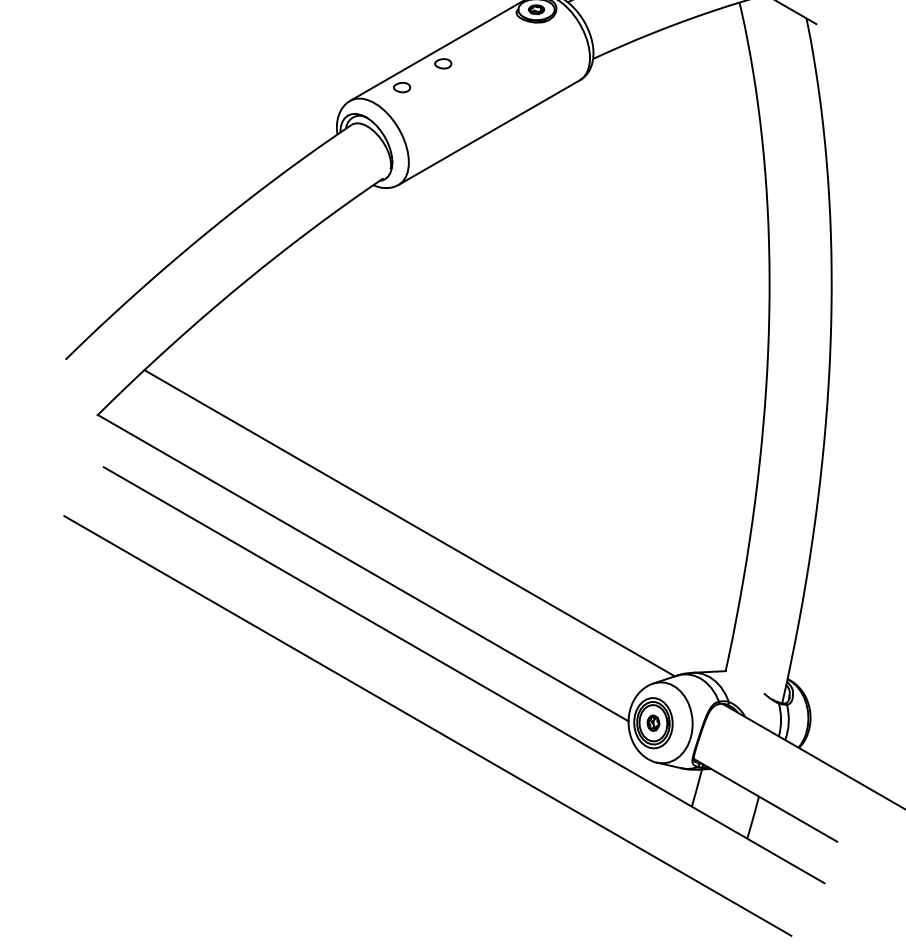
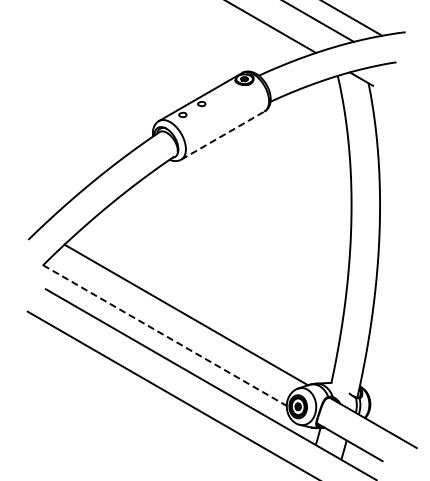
line: (490, 132) -> (223, 135), solid -> dashed
line: (364, 567) -> (165, 335), solid -> dashed

